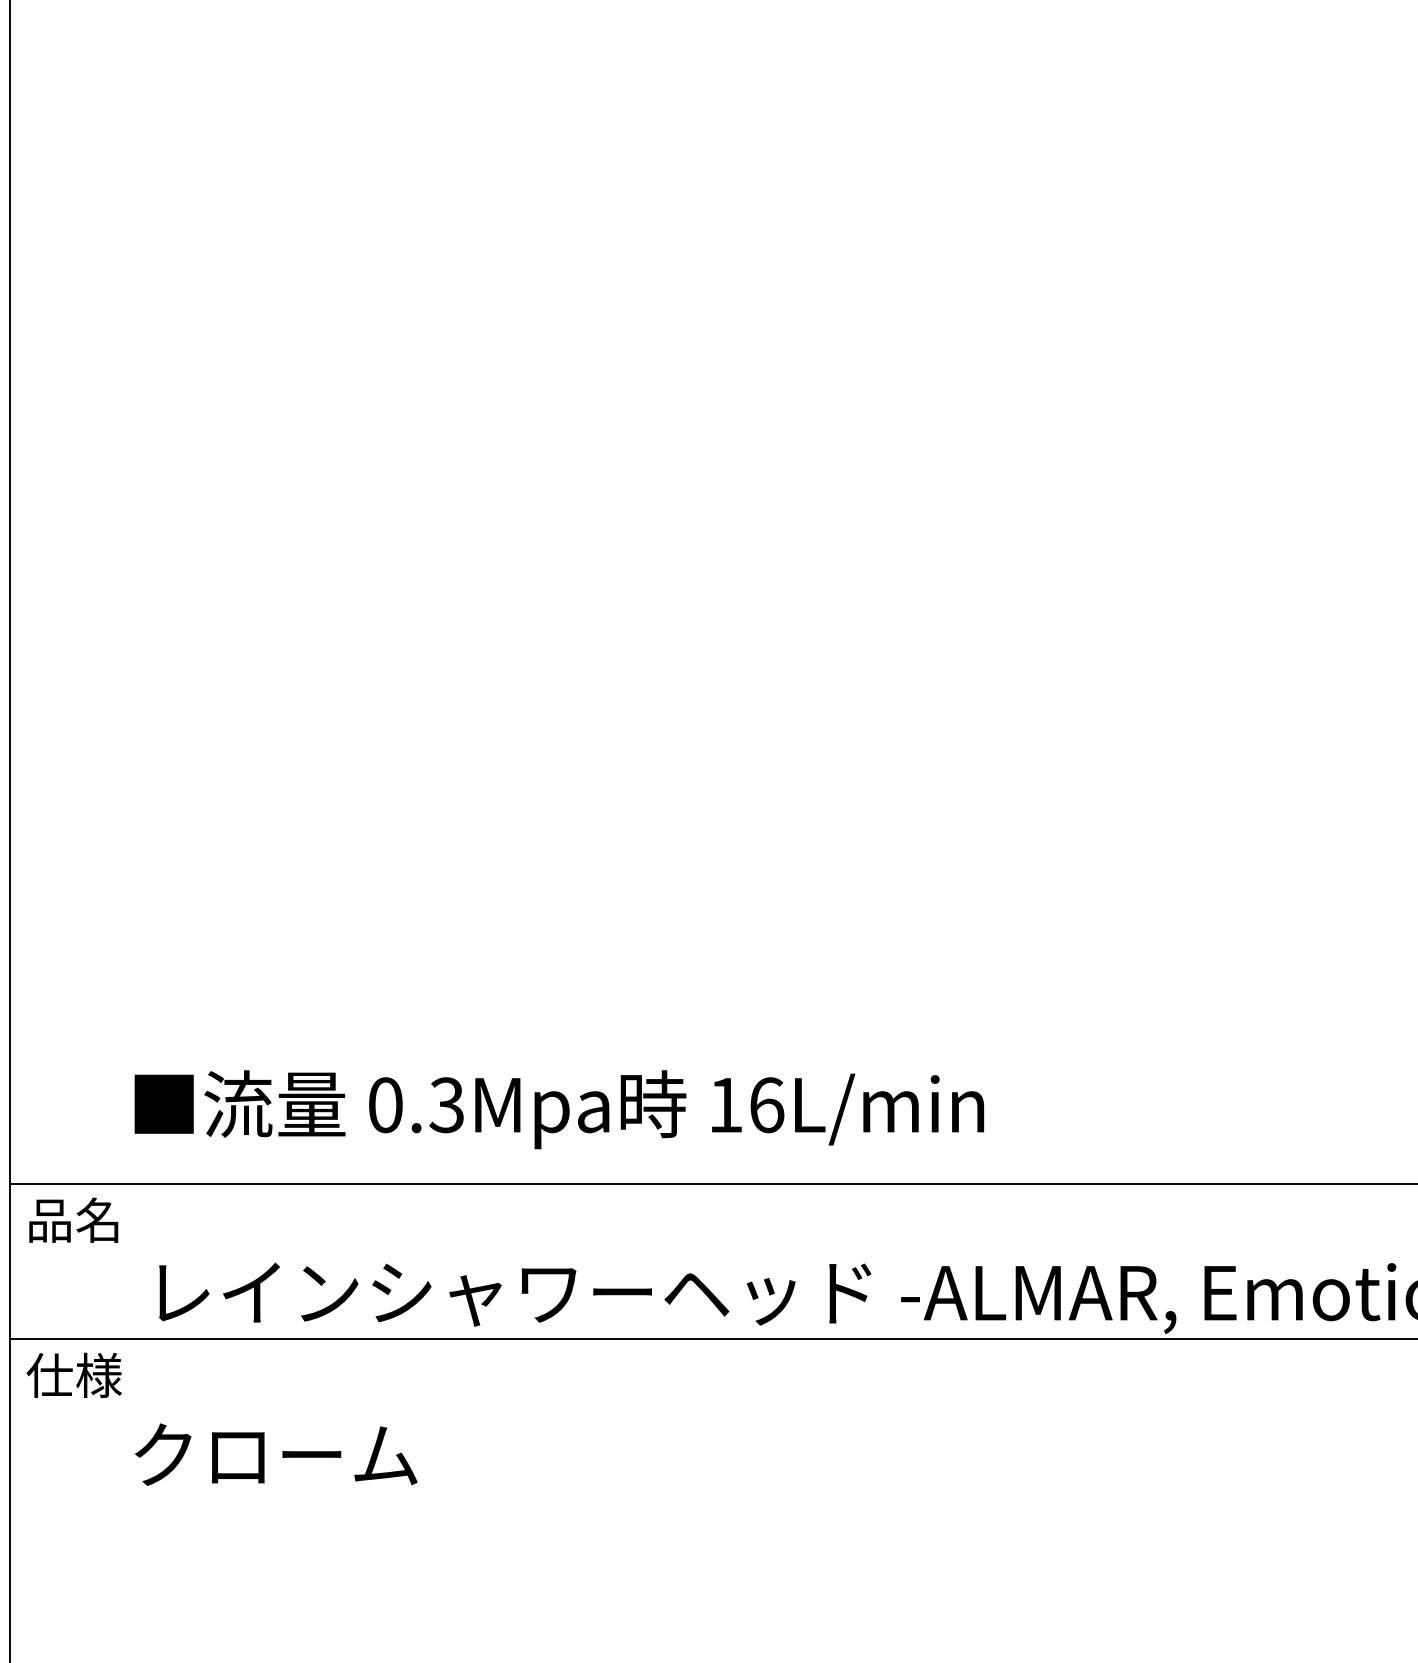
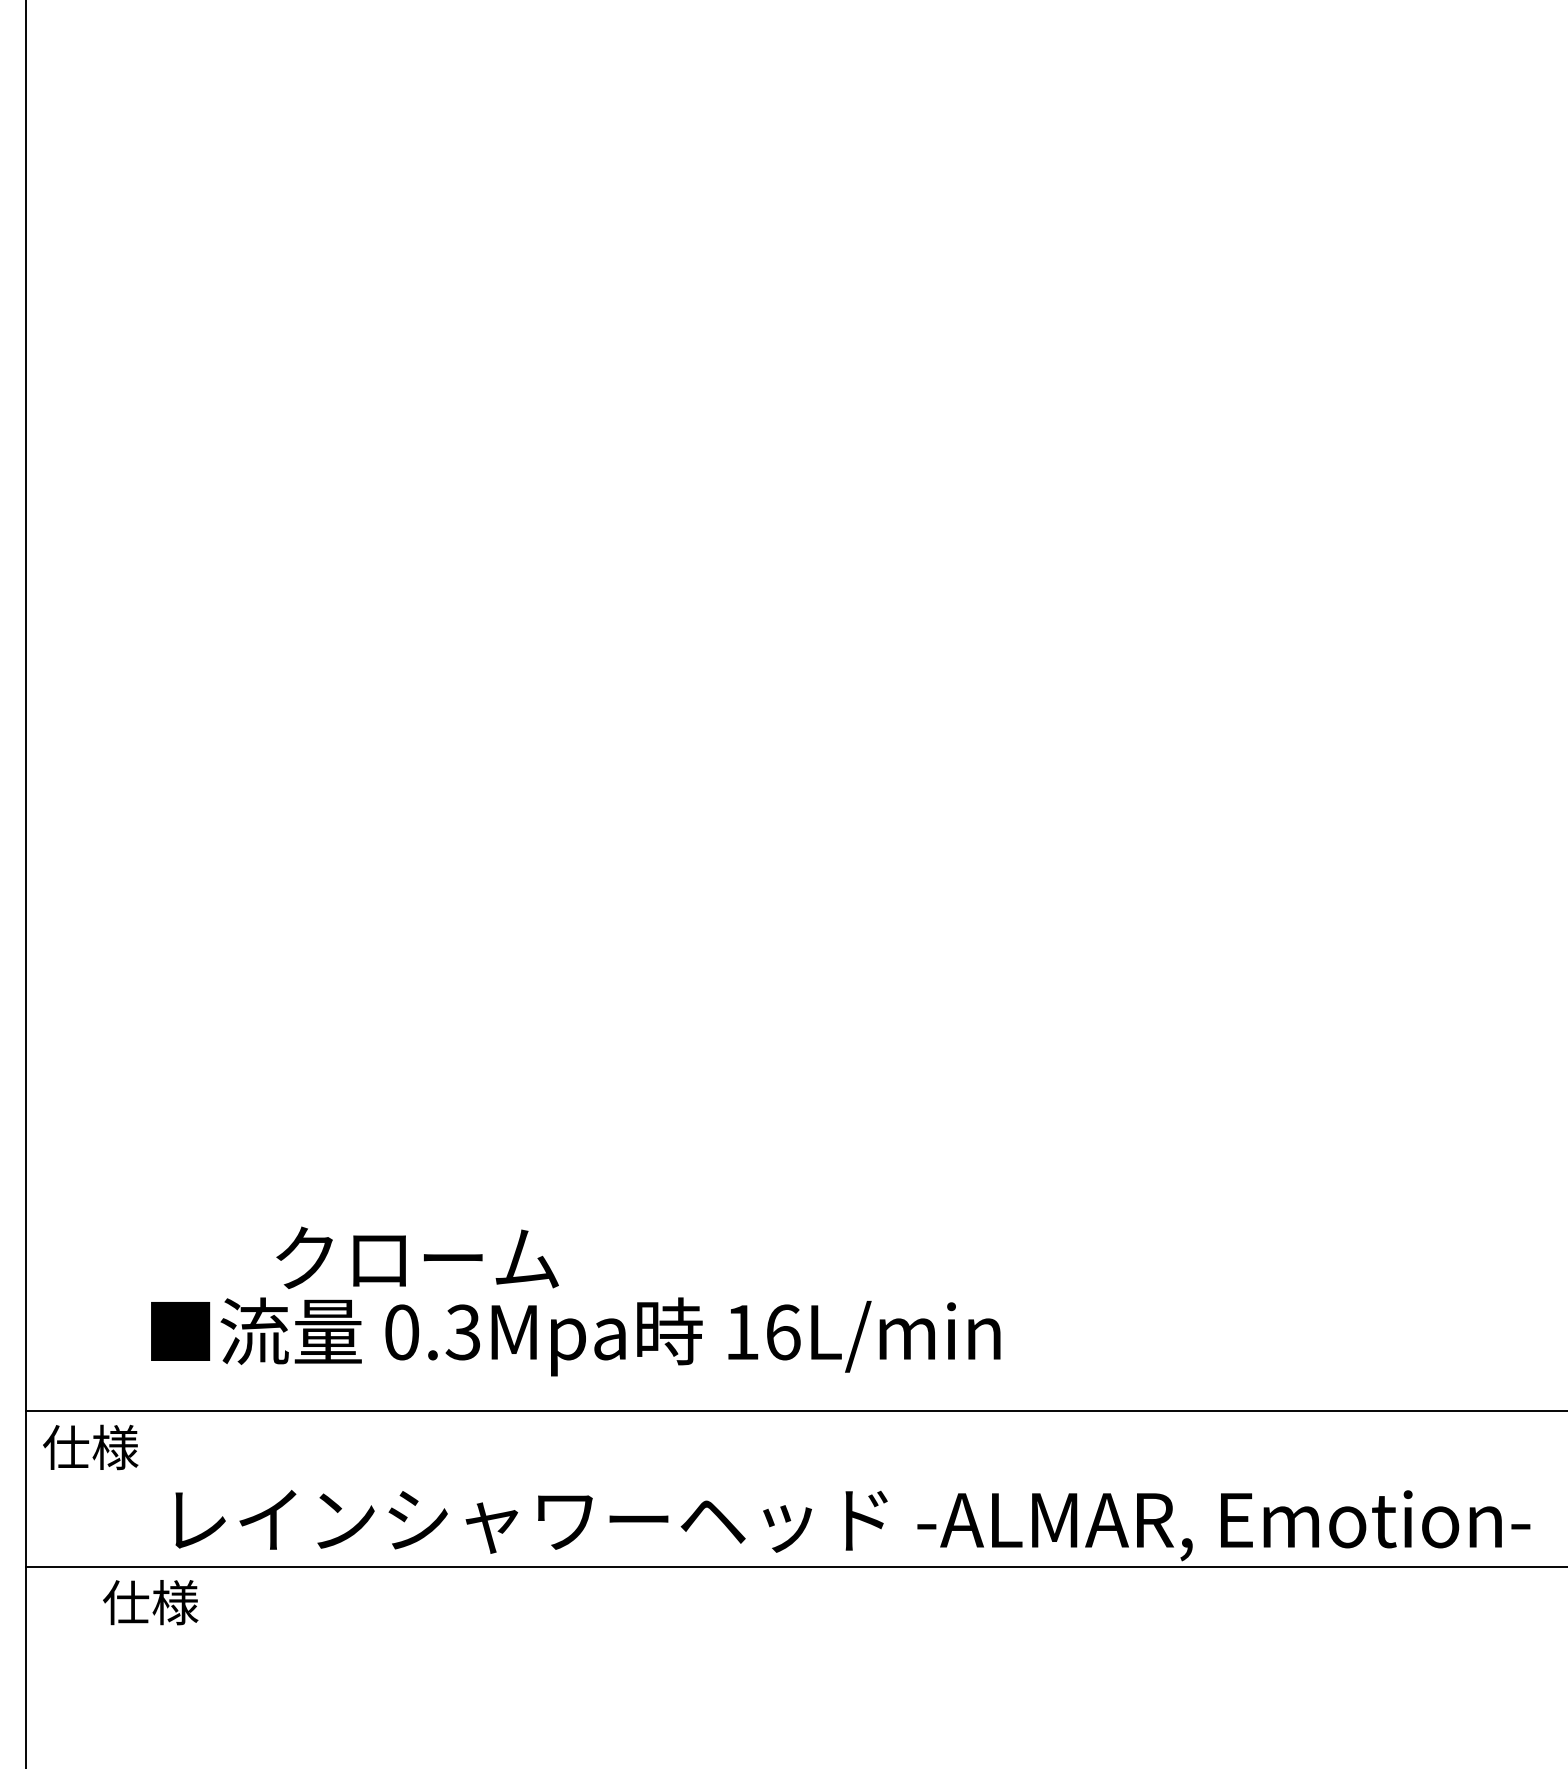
text: (74, 1220) -> (90, 1447), 品名 -> 仕様
text: (74, 1375) -> (150, 1602), moved
text: (276, 1454) -> (417, 1257), moved

